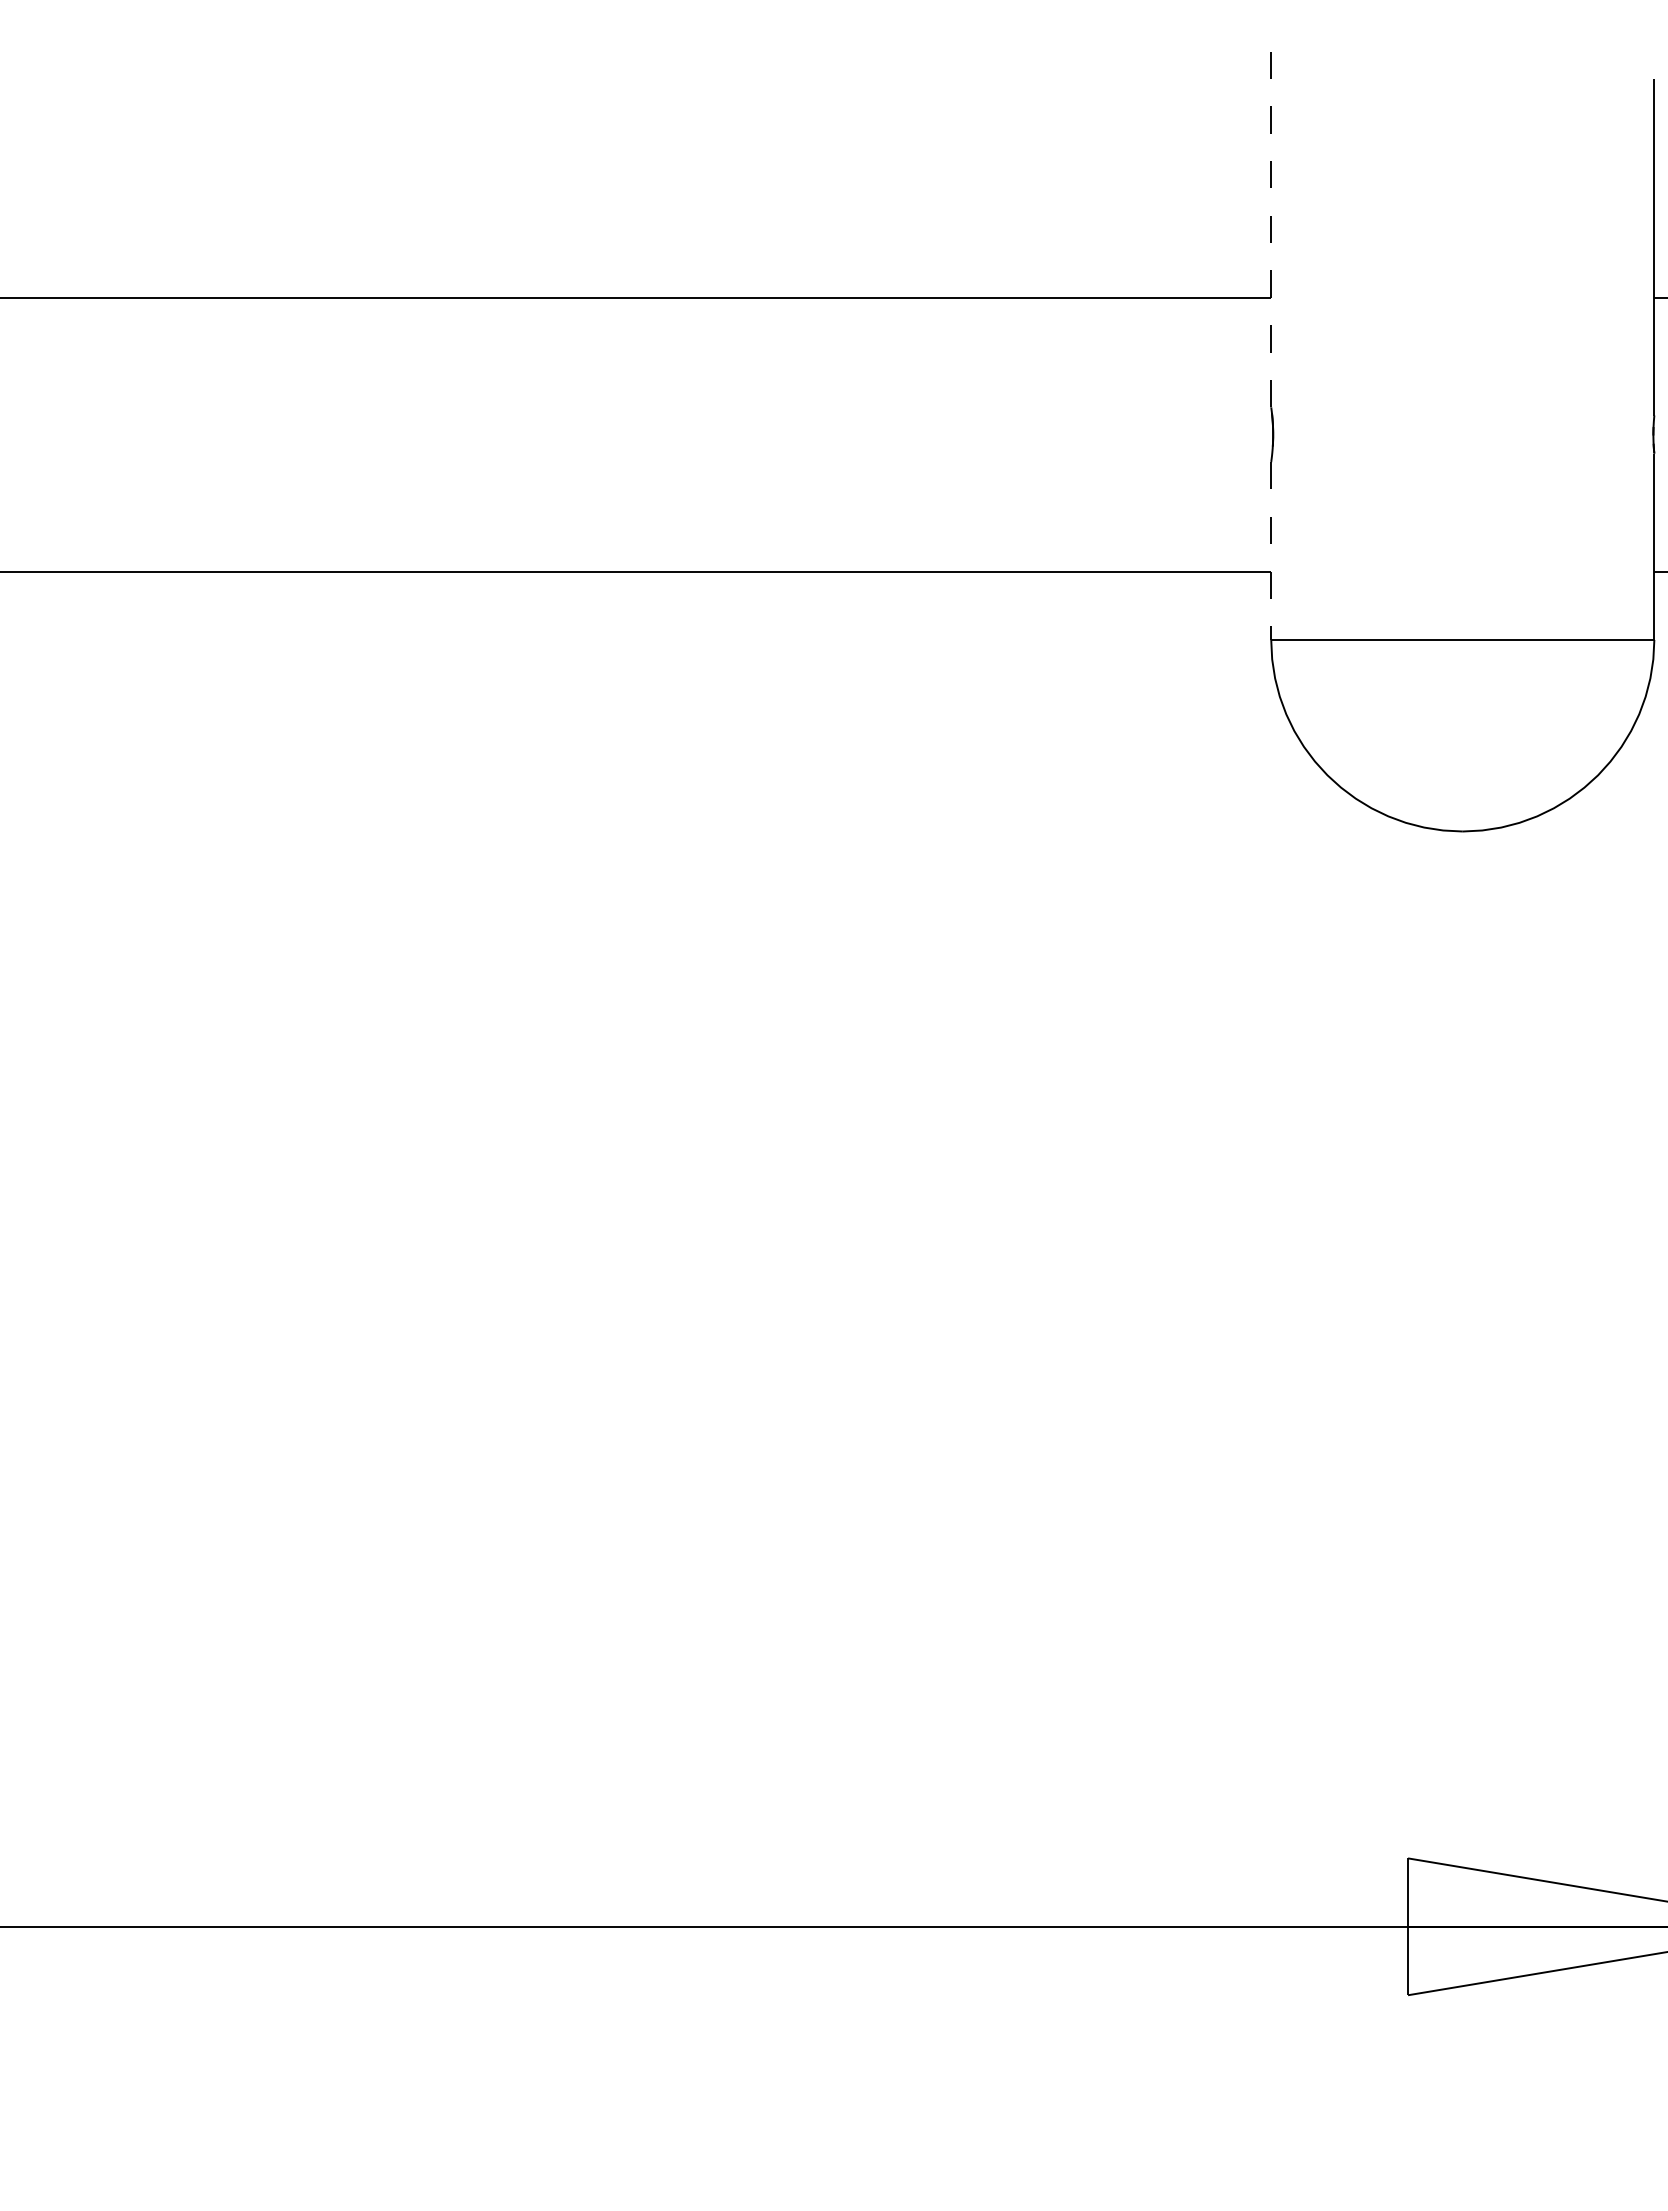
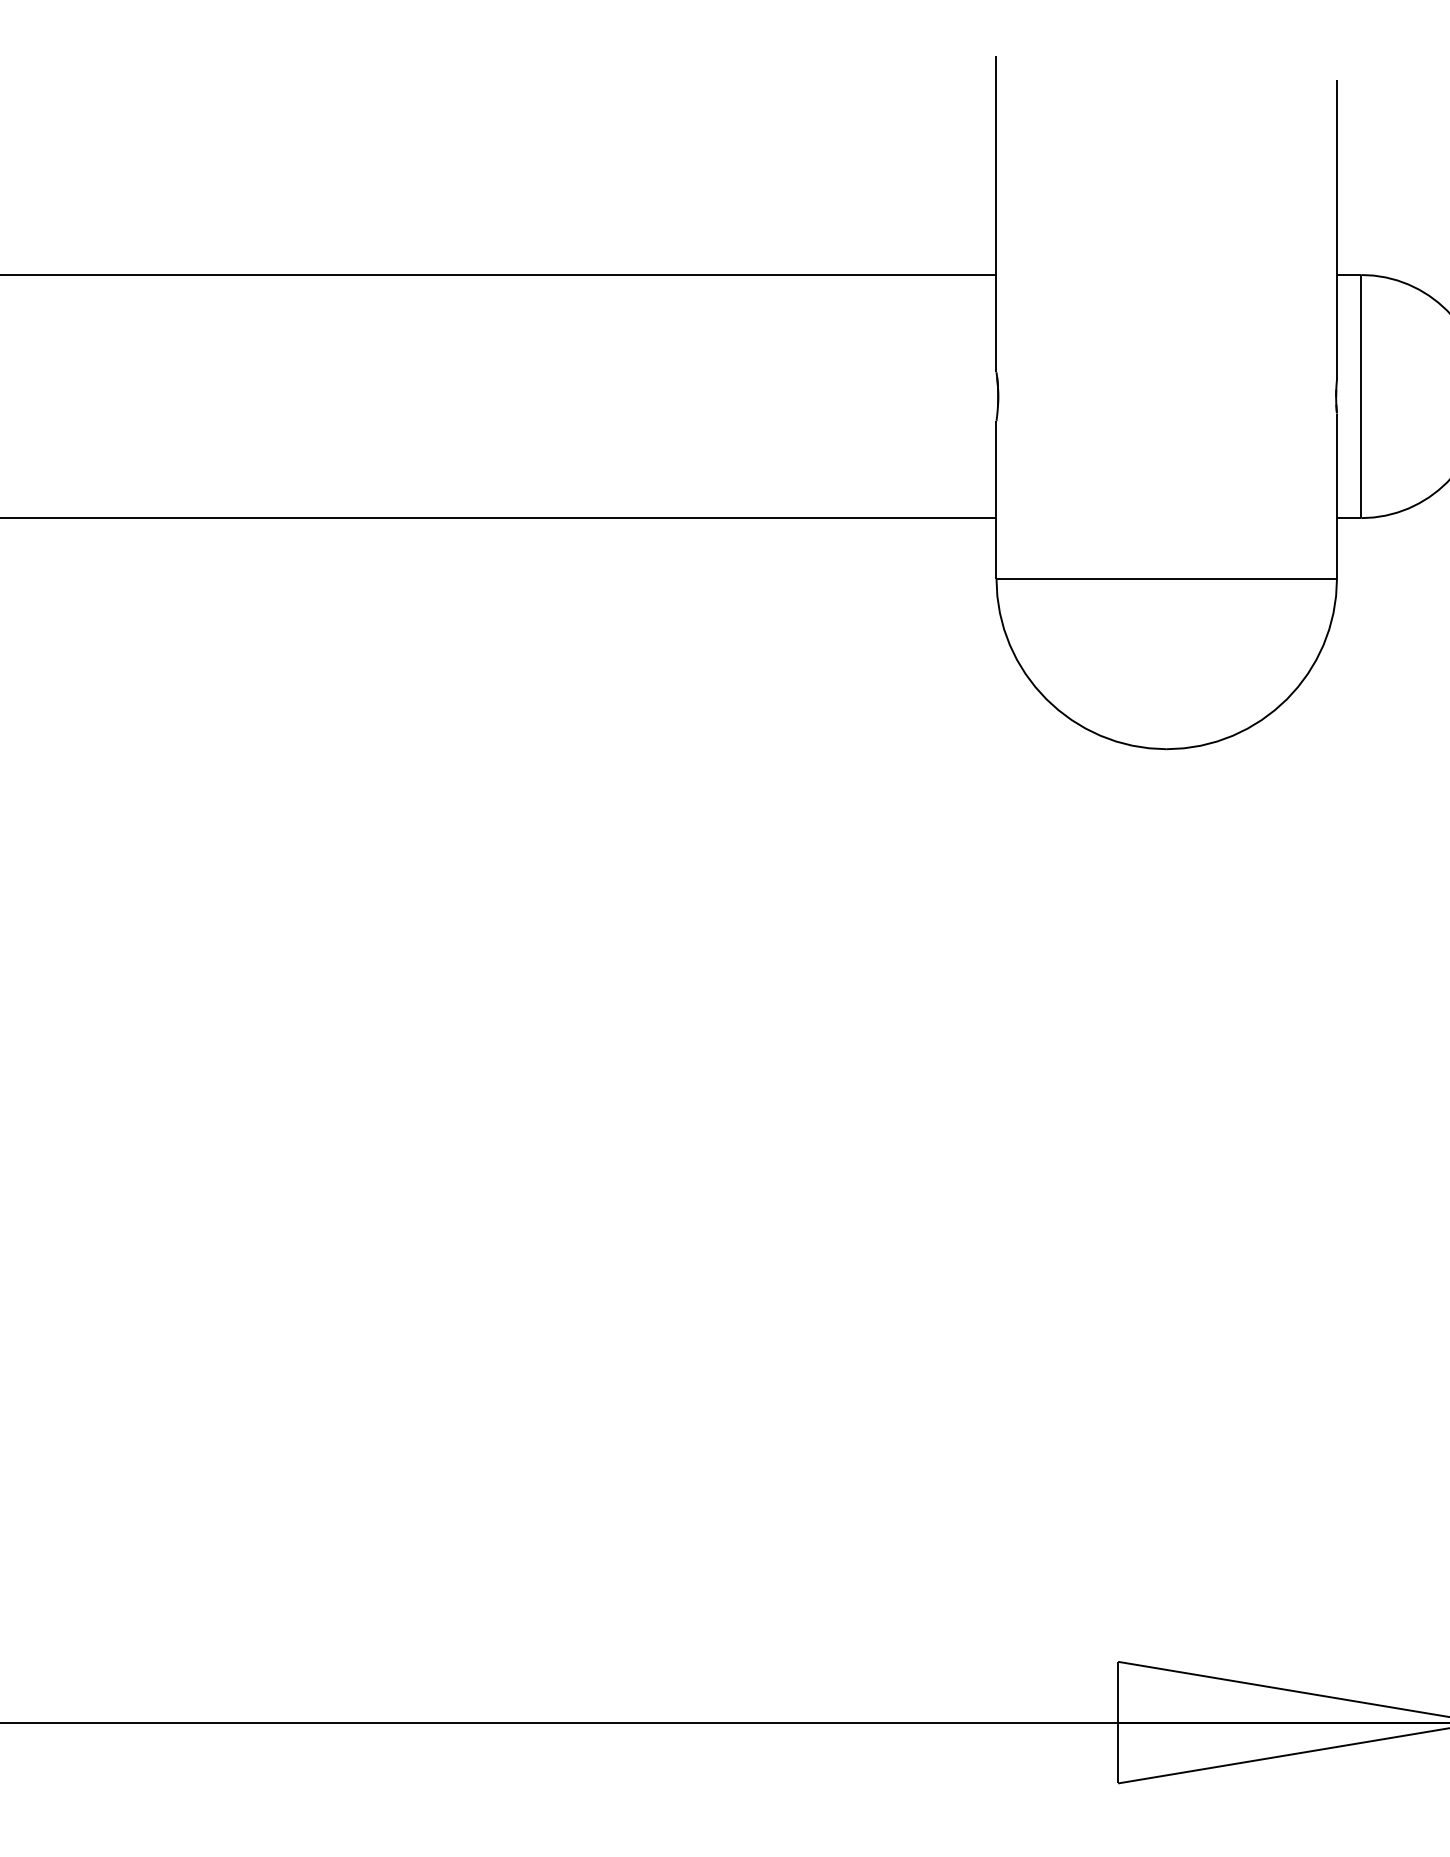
line: (1271, 229) -> (996, 214), dashed -> solid
line: (1271, 551) -> (996, 500), dashed -> solid

